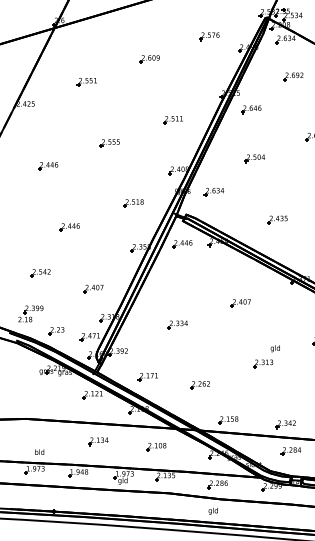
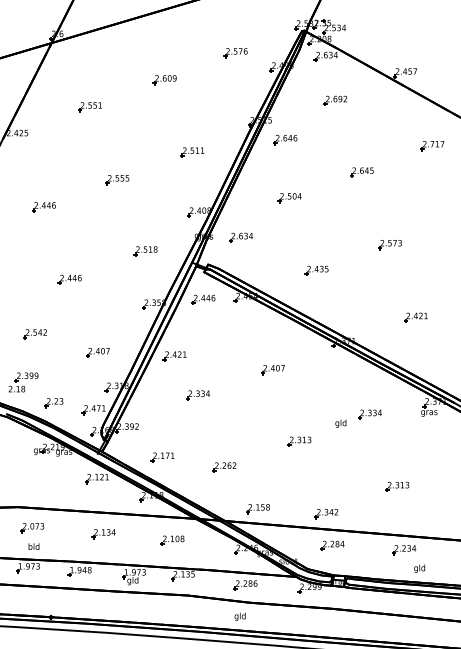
part: (157, 292) -> (174, 356), added
text: (275, 348) -> (340, 423), moved
part: (38, 436) -> (32, 528), added

